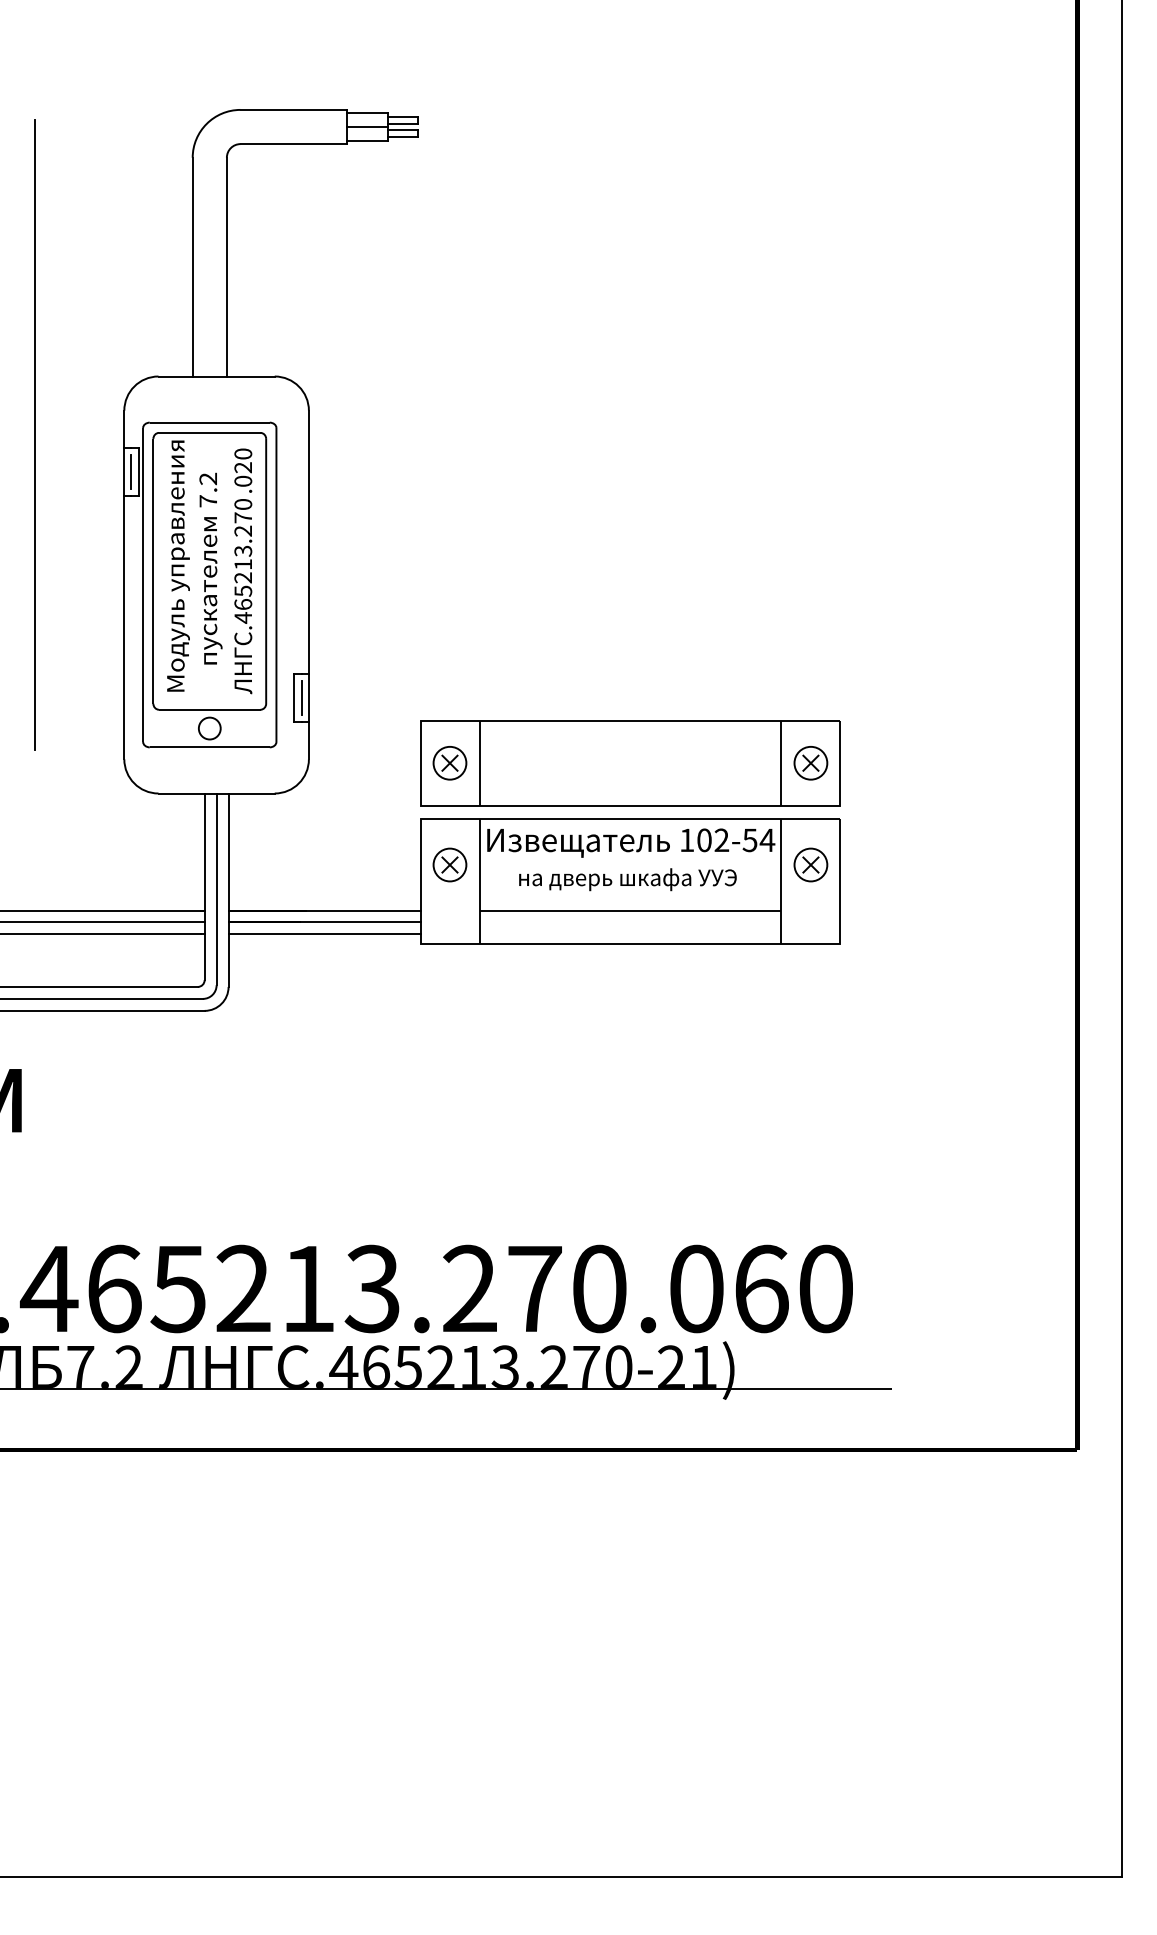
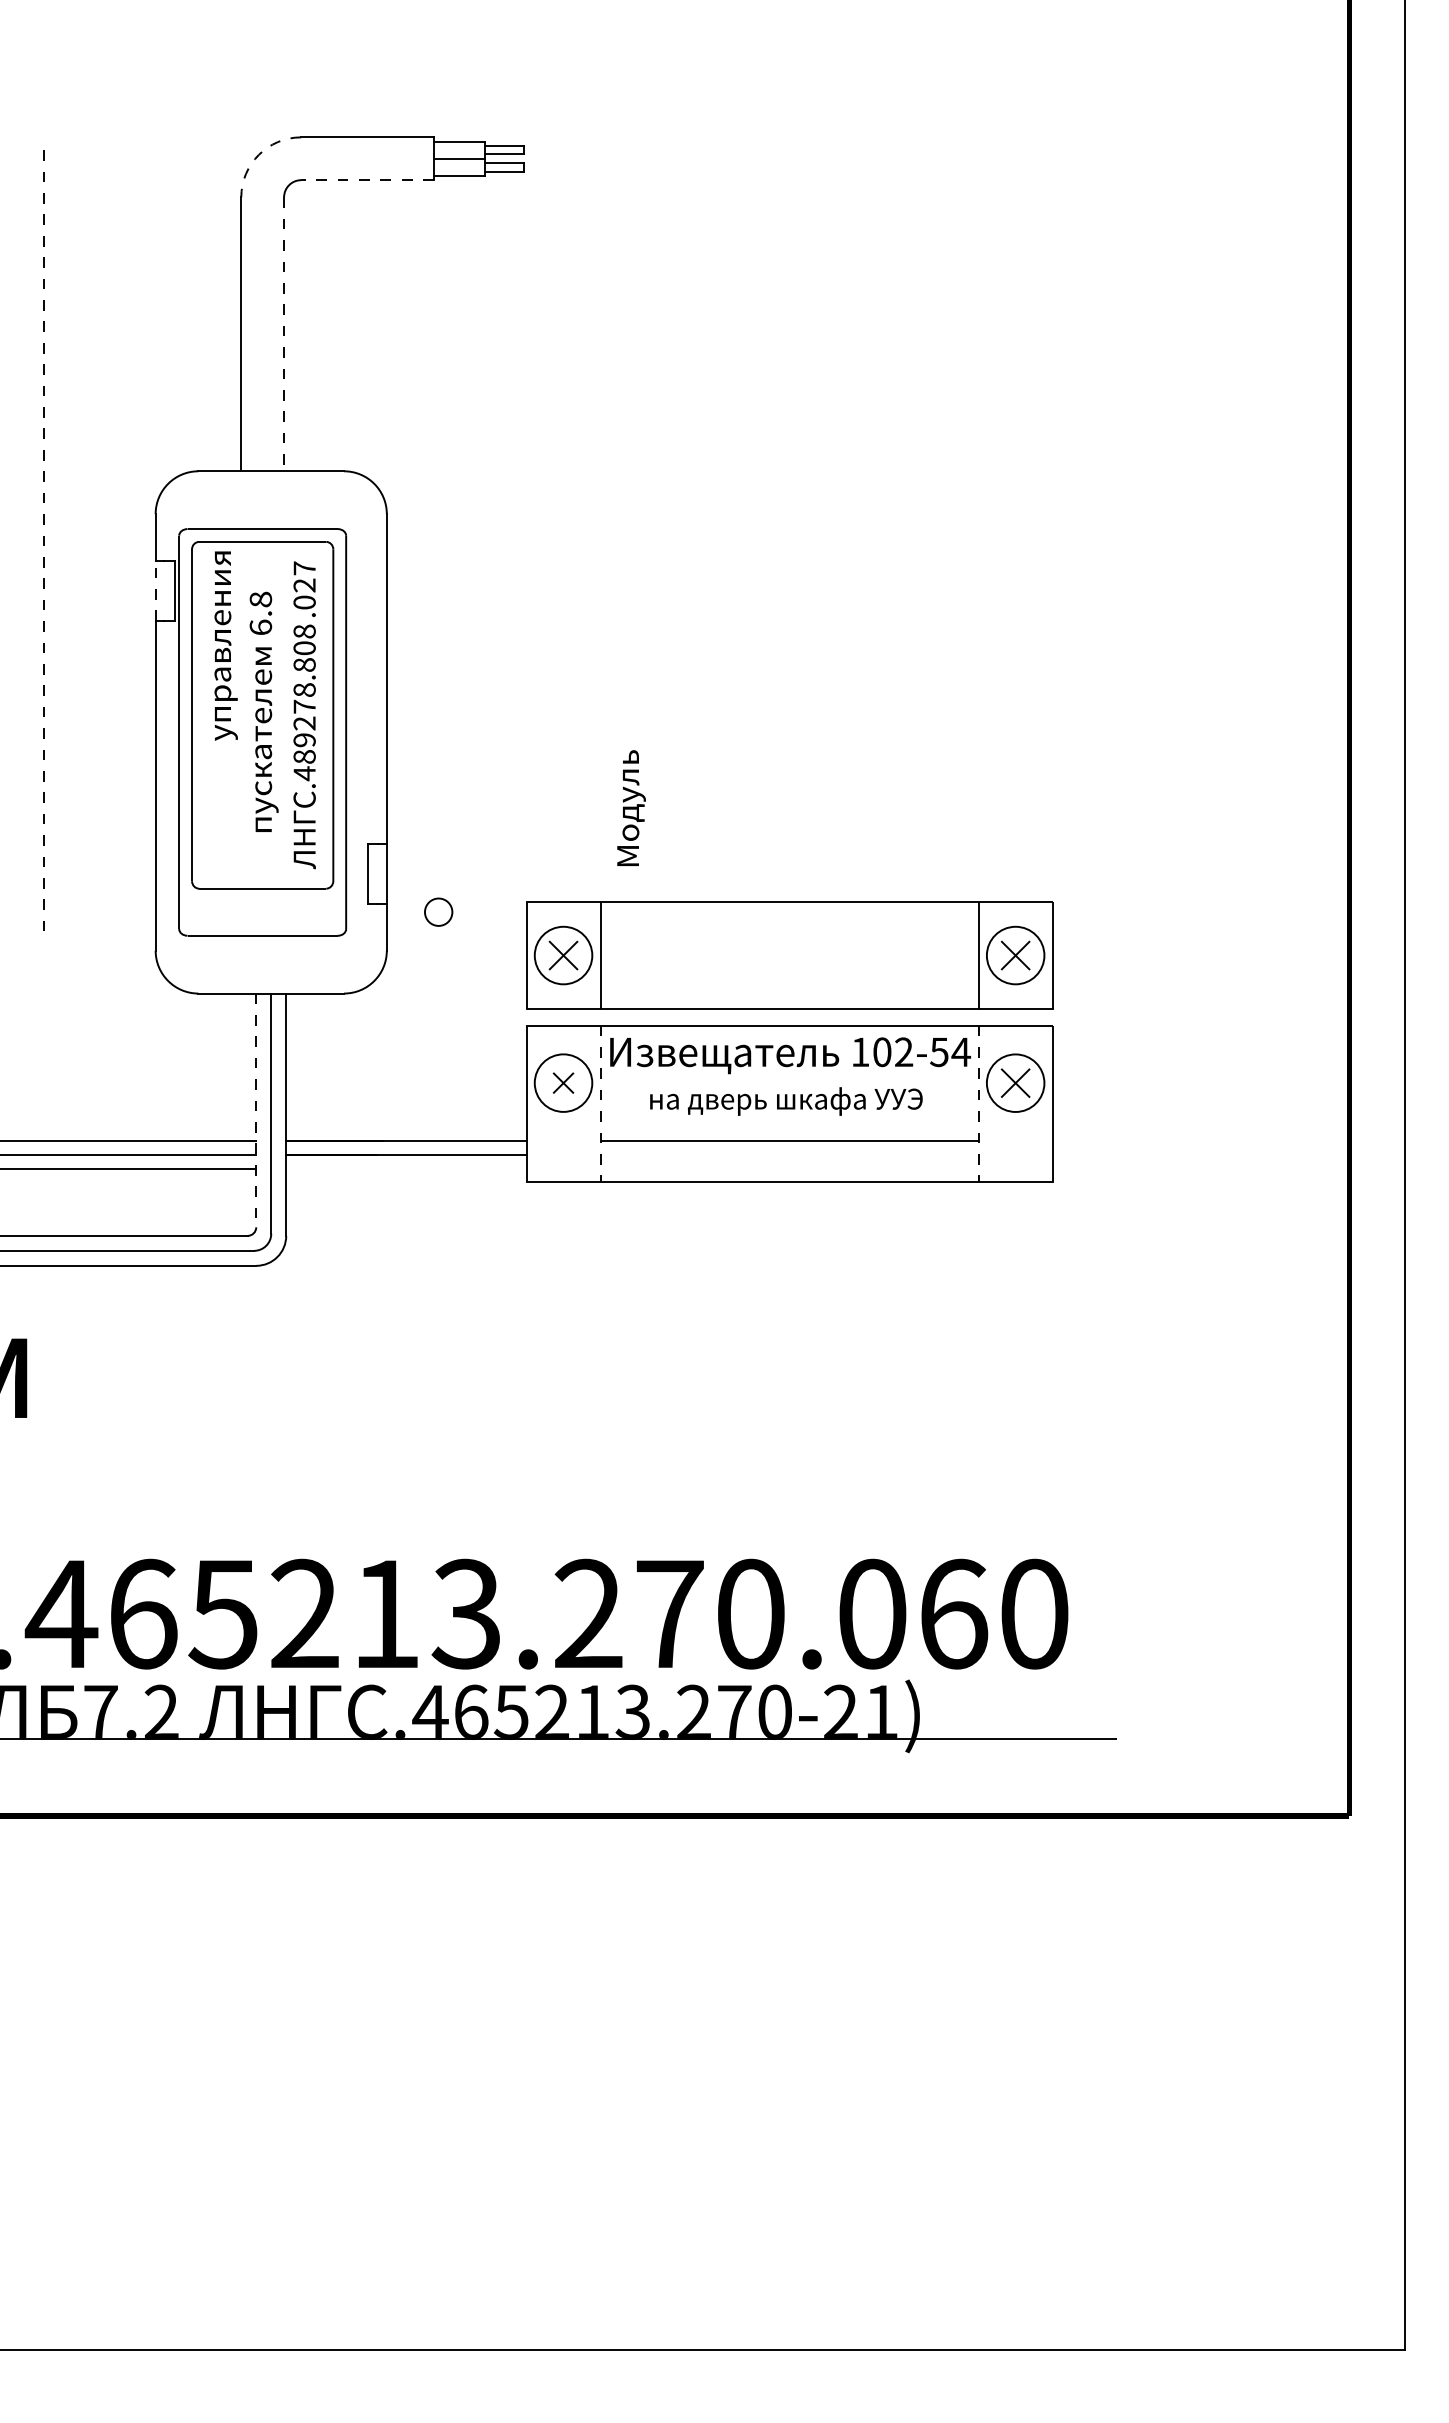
arc: (206, 123) -> (258, 154), solid -> dashed
line: (293, 144) -> (367, 180), solid -> dashed
line: (227, 267) -> (284, 334), solid -> dashed
line: (34, 434) -> (43, 544), solid -> dashed
text: (243, 454) -> (304, 568), 0 -> 7
line: (131, 471) -> (164, 590), removed
line: (124, 472) -> (155, 591), solid -> dashed
text: (208, 490) -> (260, 613), 7.2 -> 6.8
text: (243, 553) -> (304, 693), .465213.270 -> .489278.808
text: (178, 644) -> (631, 807), moved
line: (302, 697) -> (378, 873), removed
circle: (209, 727) -> (438, 911), moved
part: (449, 763) -> (563, 955), size x1.4
part: (810, 763) -> (1015, 955), size x1.4
circle: (449, 864) -> (563, 1082), size x1.4
part: (810, 864) -> (1015, 1082), size x1.4
line: (479, 882) -> (600, 1104), solid -> dashed
line: (781, 882) -> (978, 1104), solid -> dashed
line: (204, 886) -> (256, 1110), solid -> dashed
line: (324, 933) -> (406, 1169), removed

